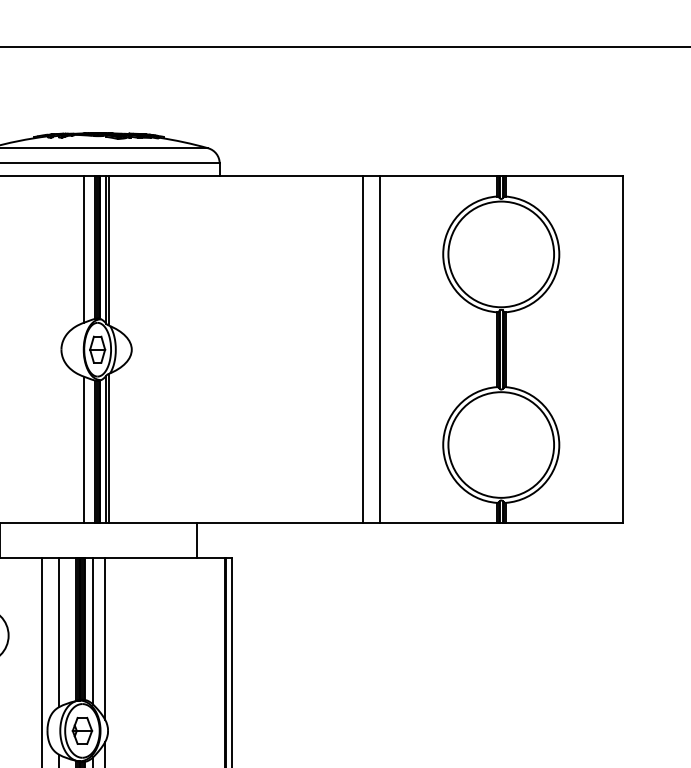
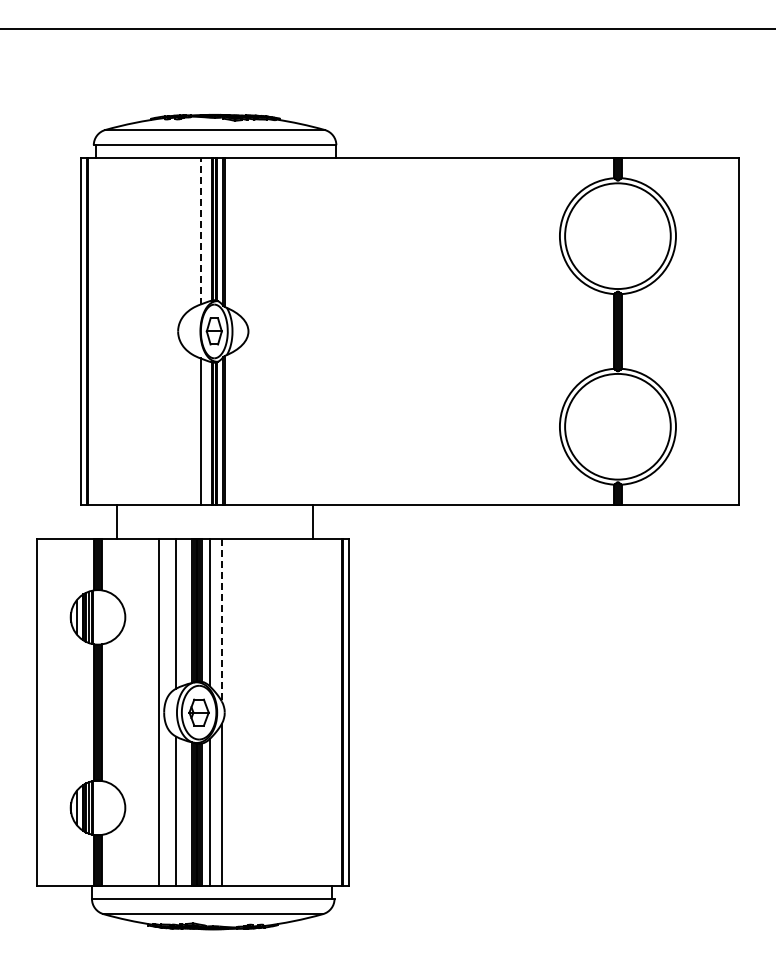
line: (83, 248) -> (200, 230), solid -> dashed
line: (362, 349) -> (479, 331), removed
line: (379, 349) -> (496, 331), removed
line: (104, 638) -> (221, 620), solid -> dashed

